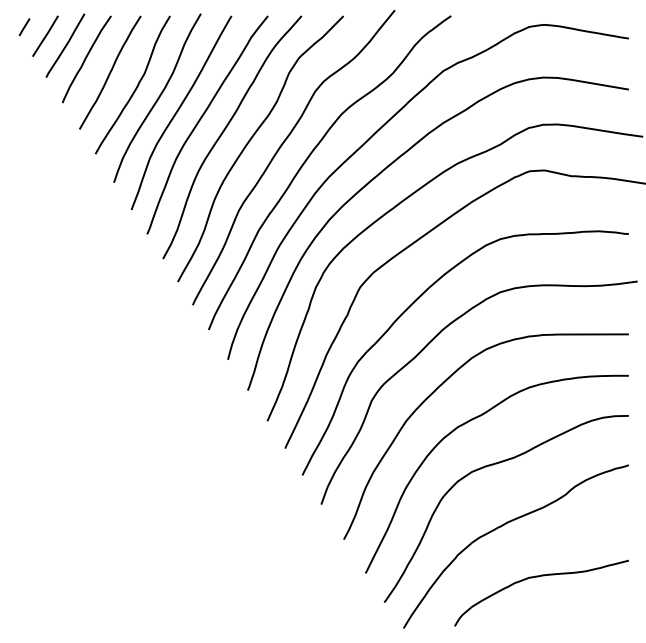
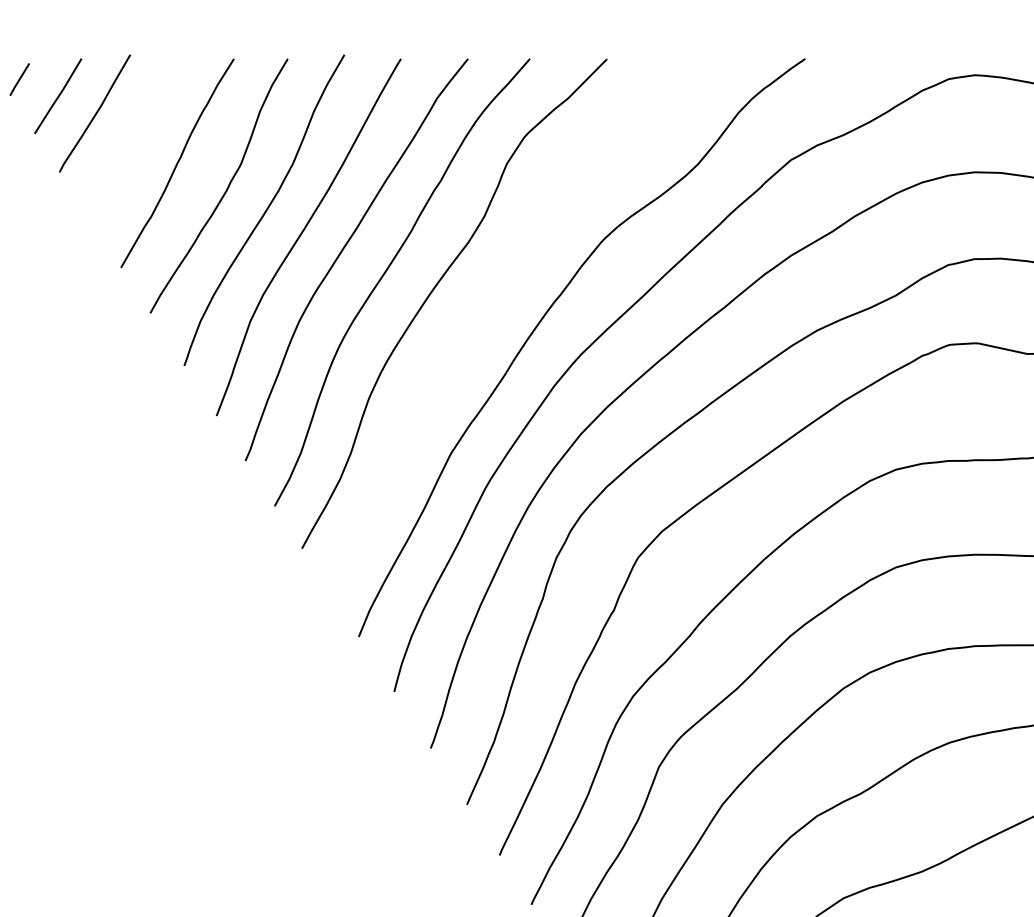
curve: (86, 59) -> (133, 138), removed
curve: (281, 147) -> (492, 301), removed

